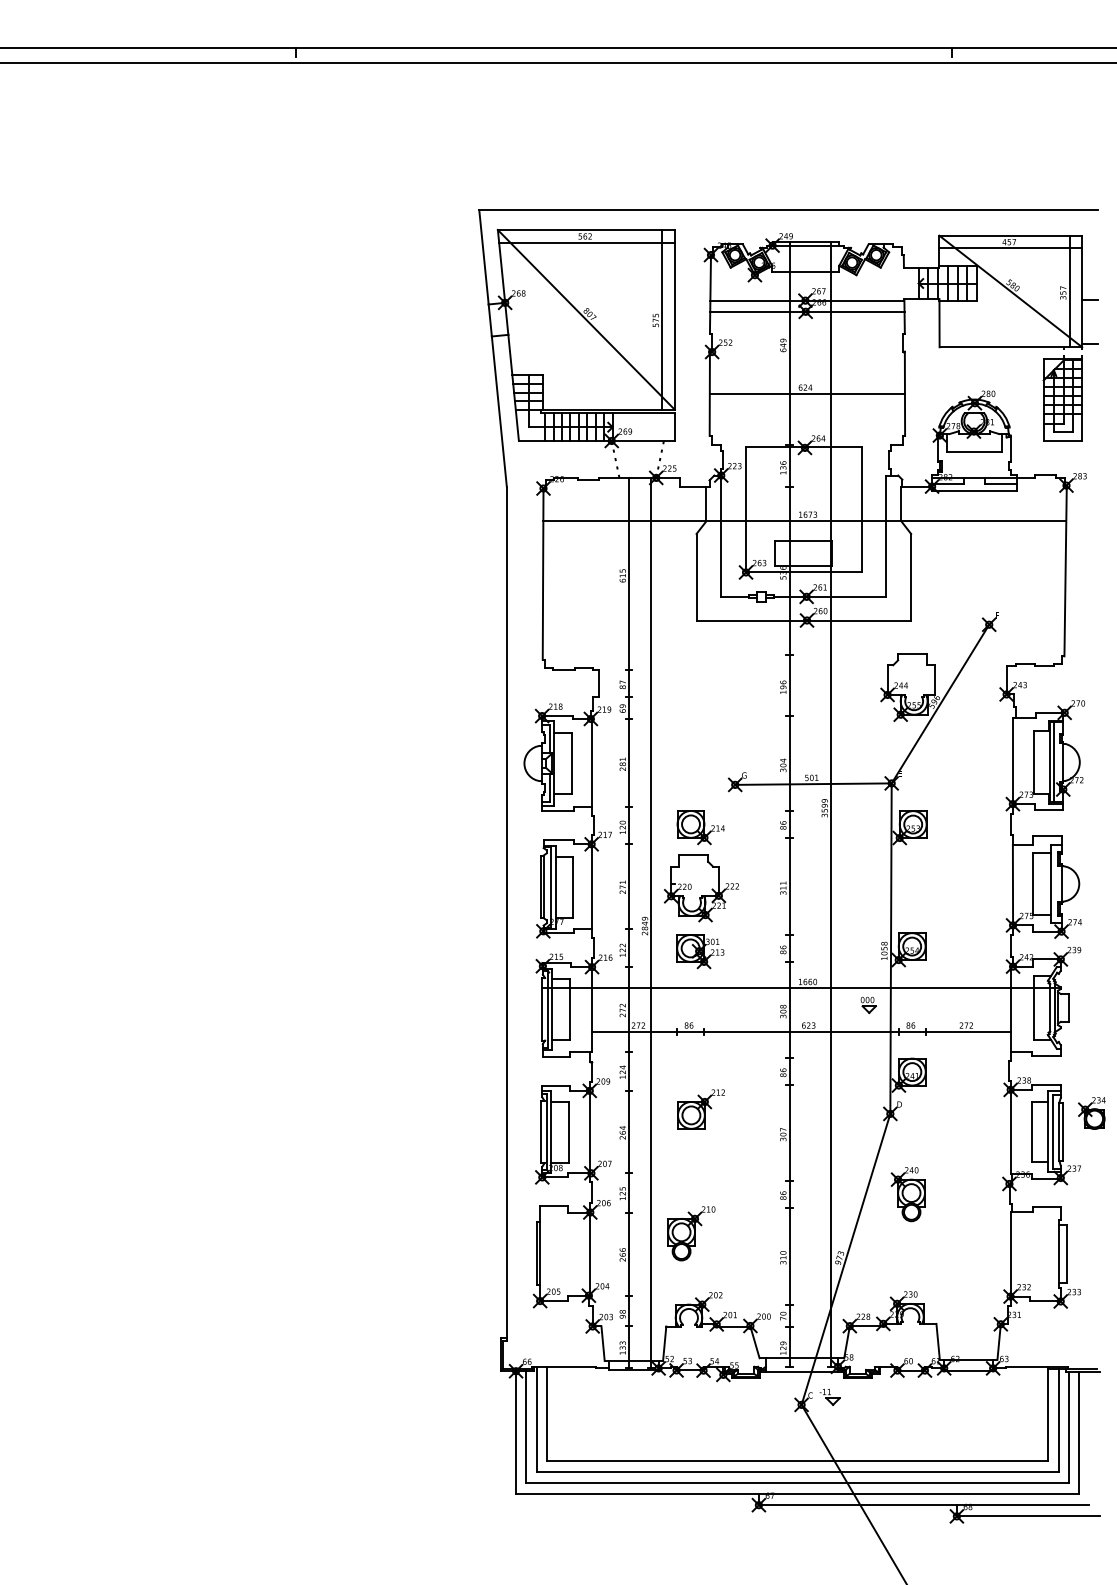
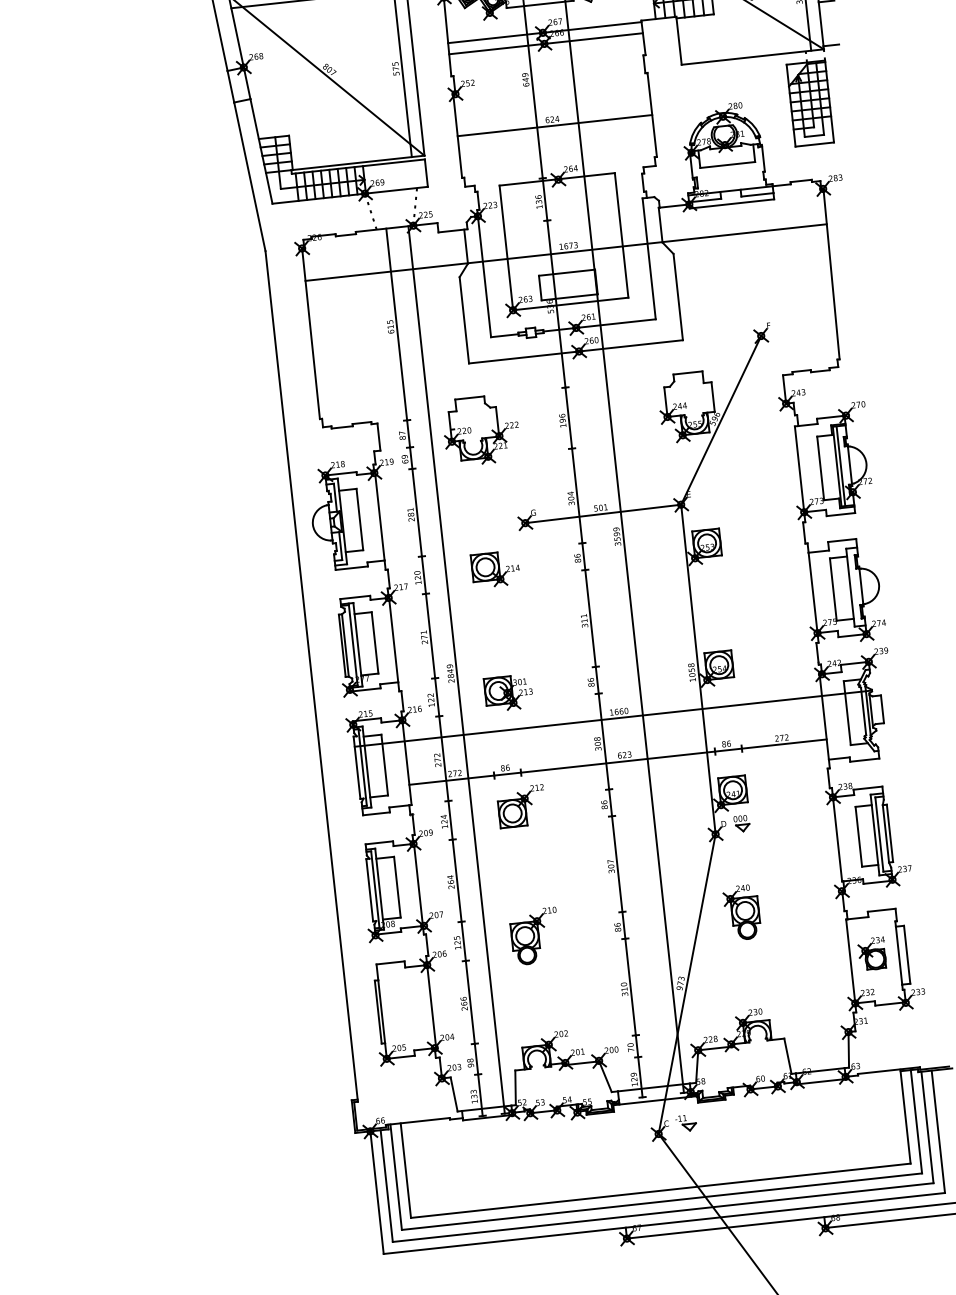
part: (700, 888) -> (480, 430), moved
part: (868, 1005) -> (741, 824), moved
part: (700, 1109) -> (521, 806), moved
part: (1091, 1113) -> (872, 954), moved
part: (691, 1233) -> (535, 936), moved

